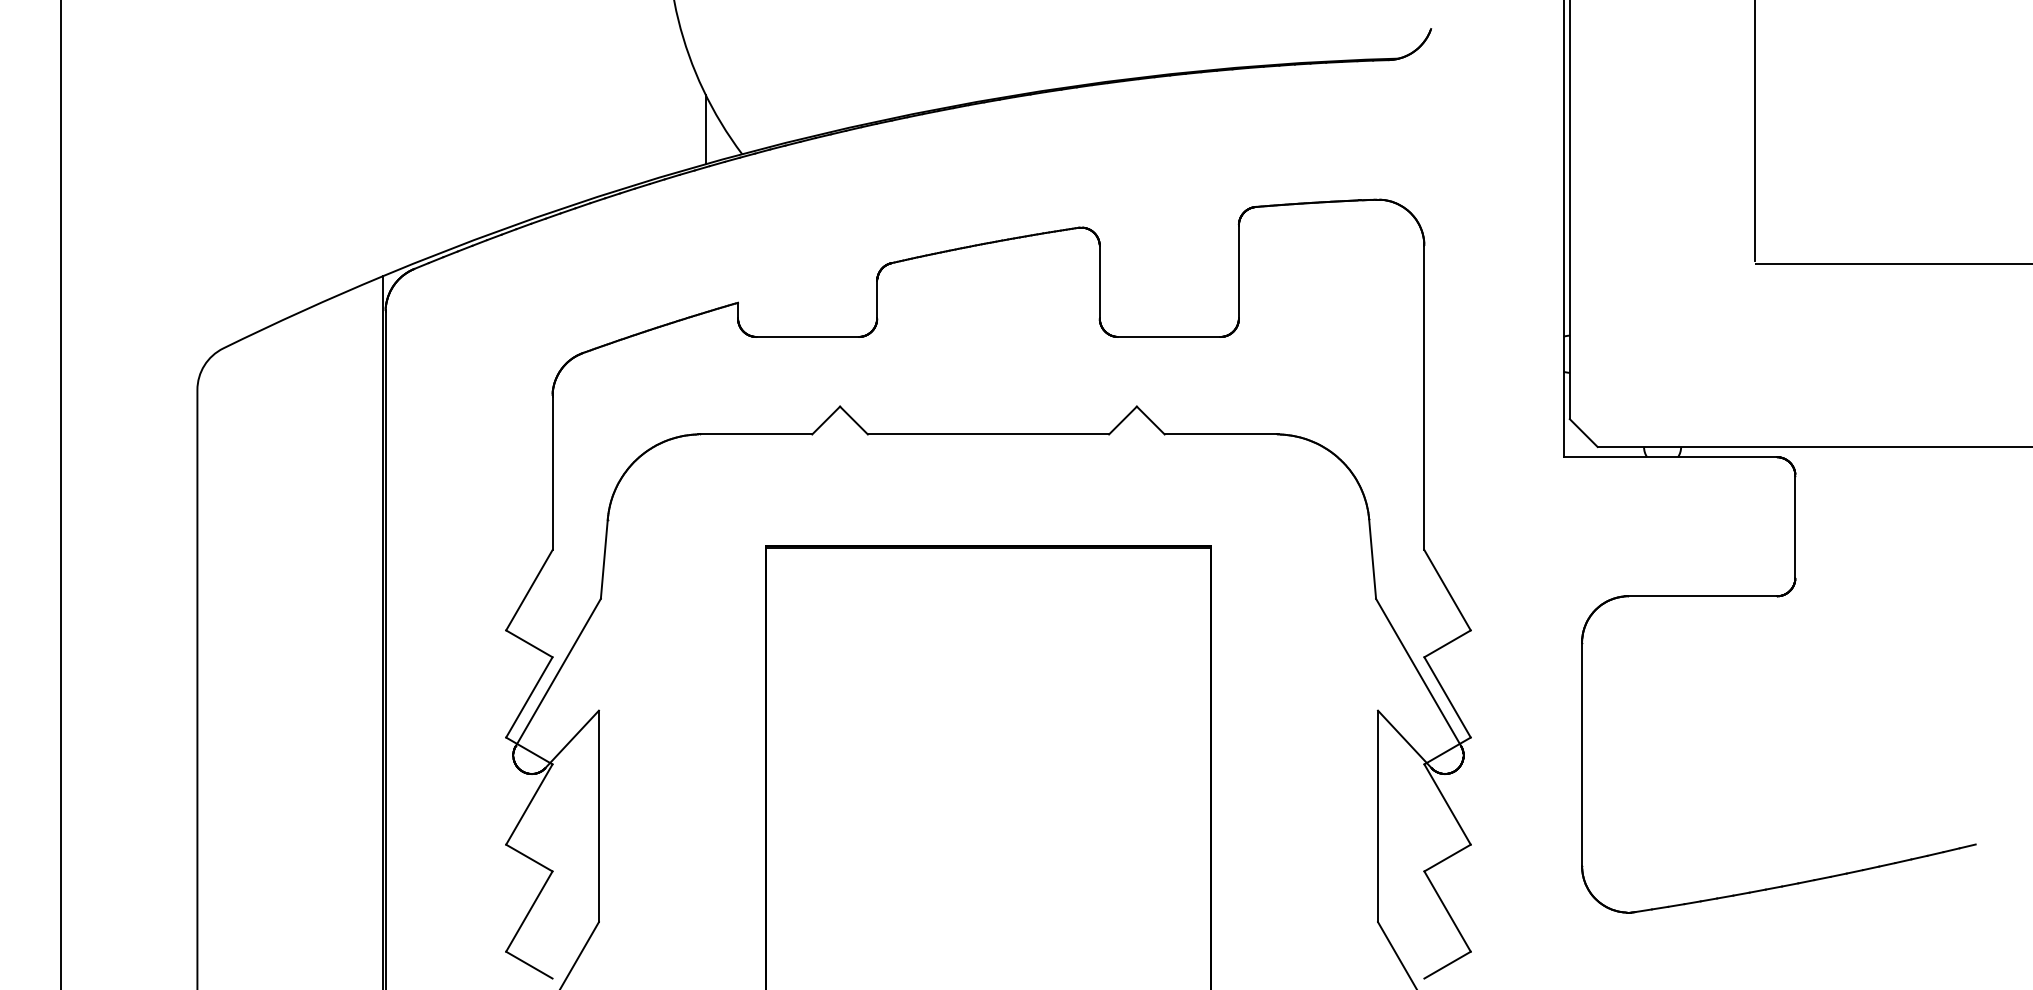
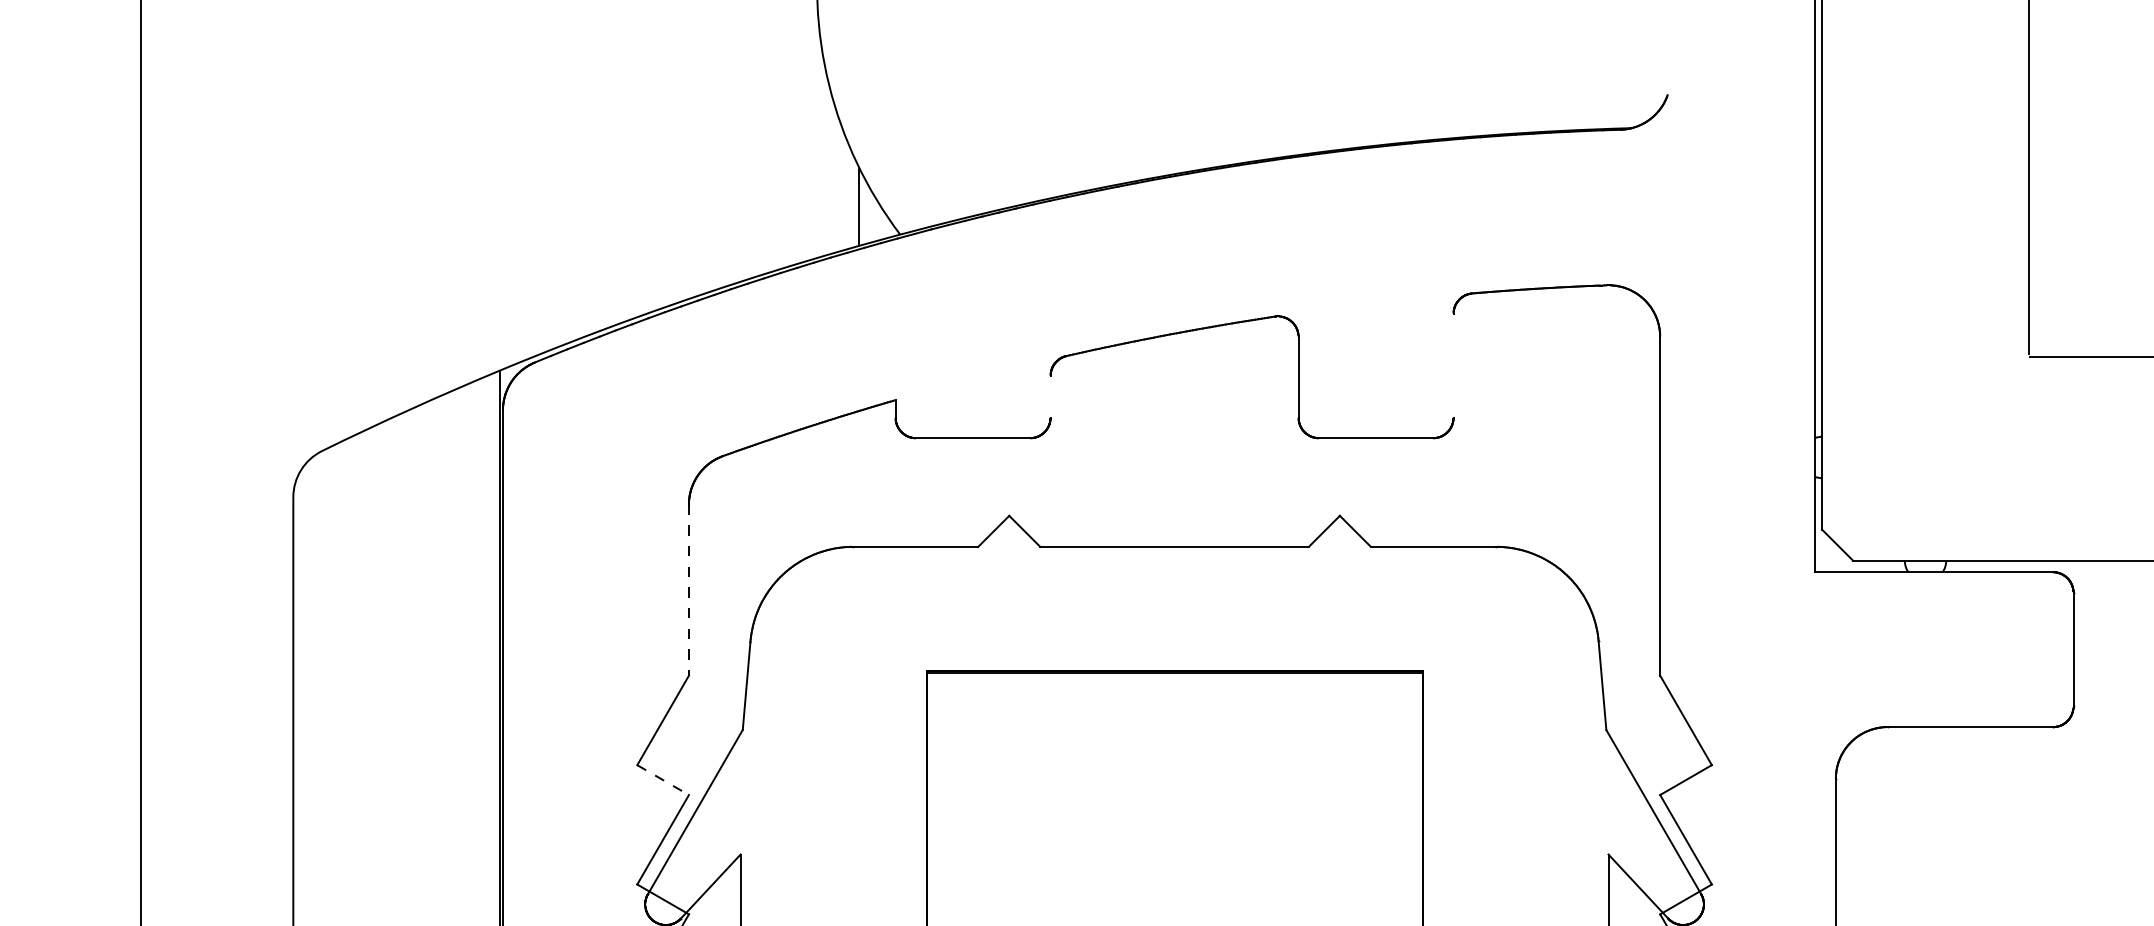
line: (1238, 271) -> (1453, 365), removed
line: (877, 299) -> (1050, 396), removed
line: (552, 473) -> (688, 590), solid -> dashed
line: (529, 643) -> (663, 779), solid -> dashed

